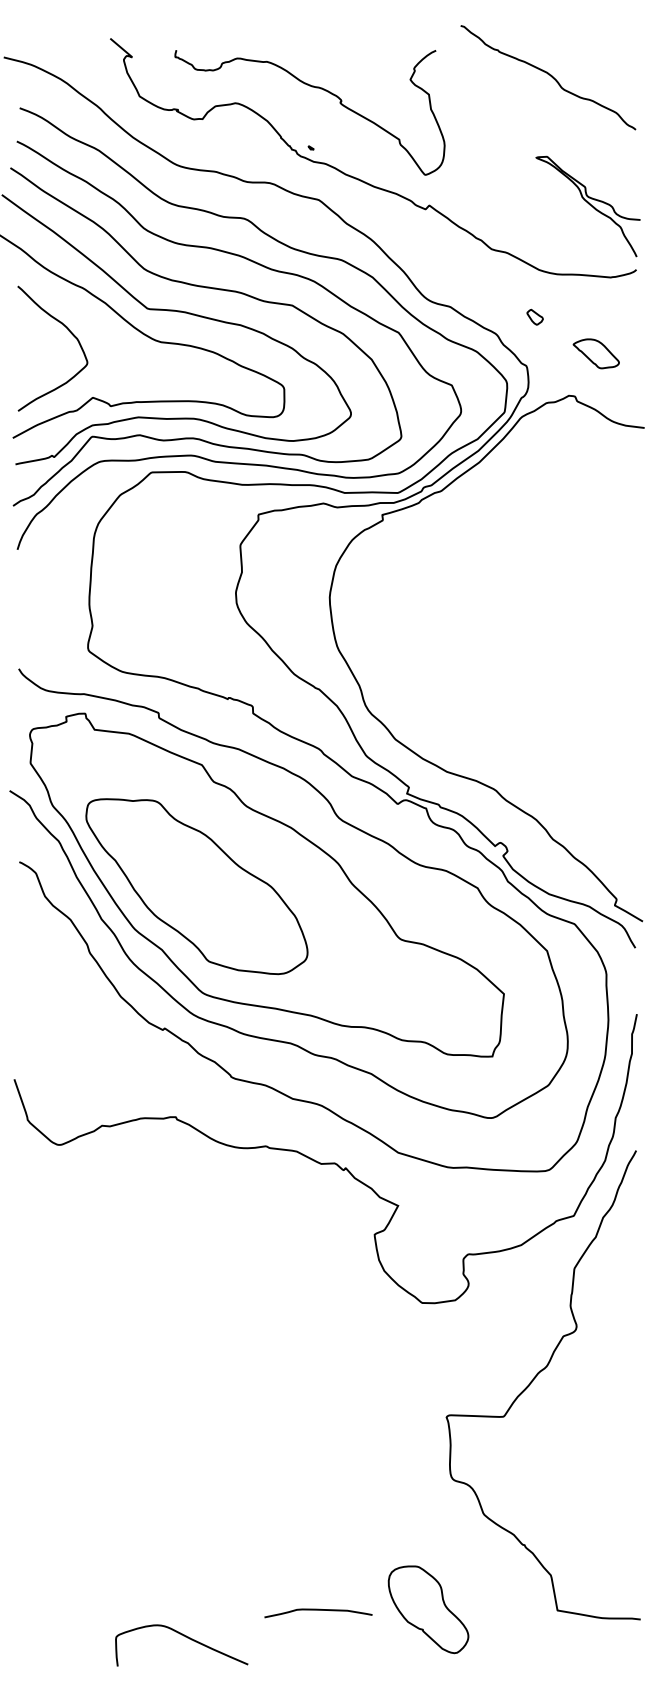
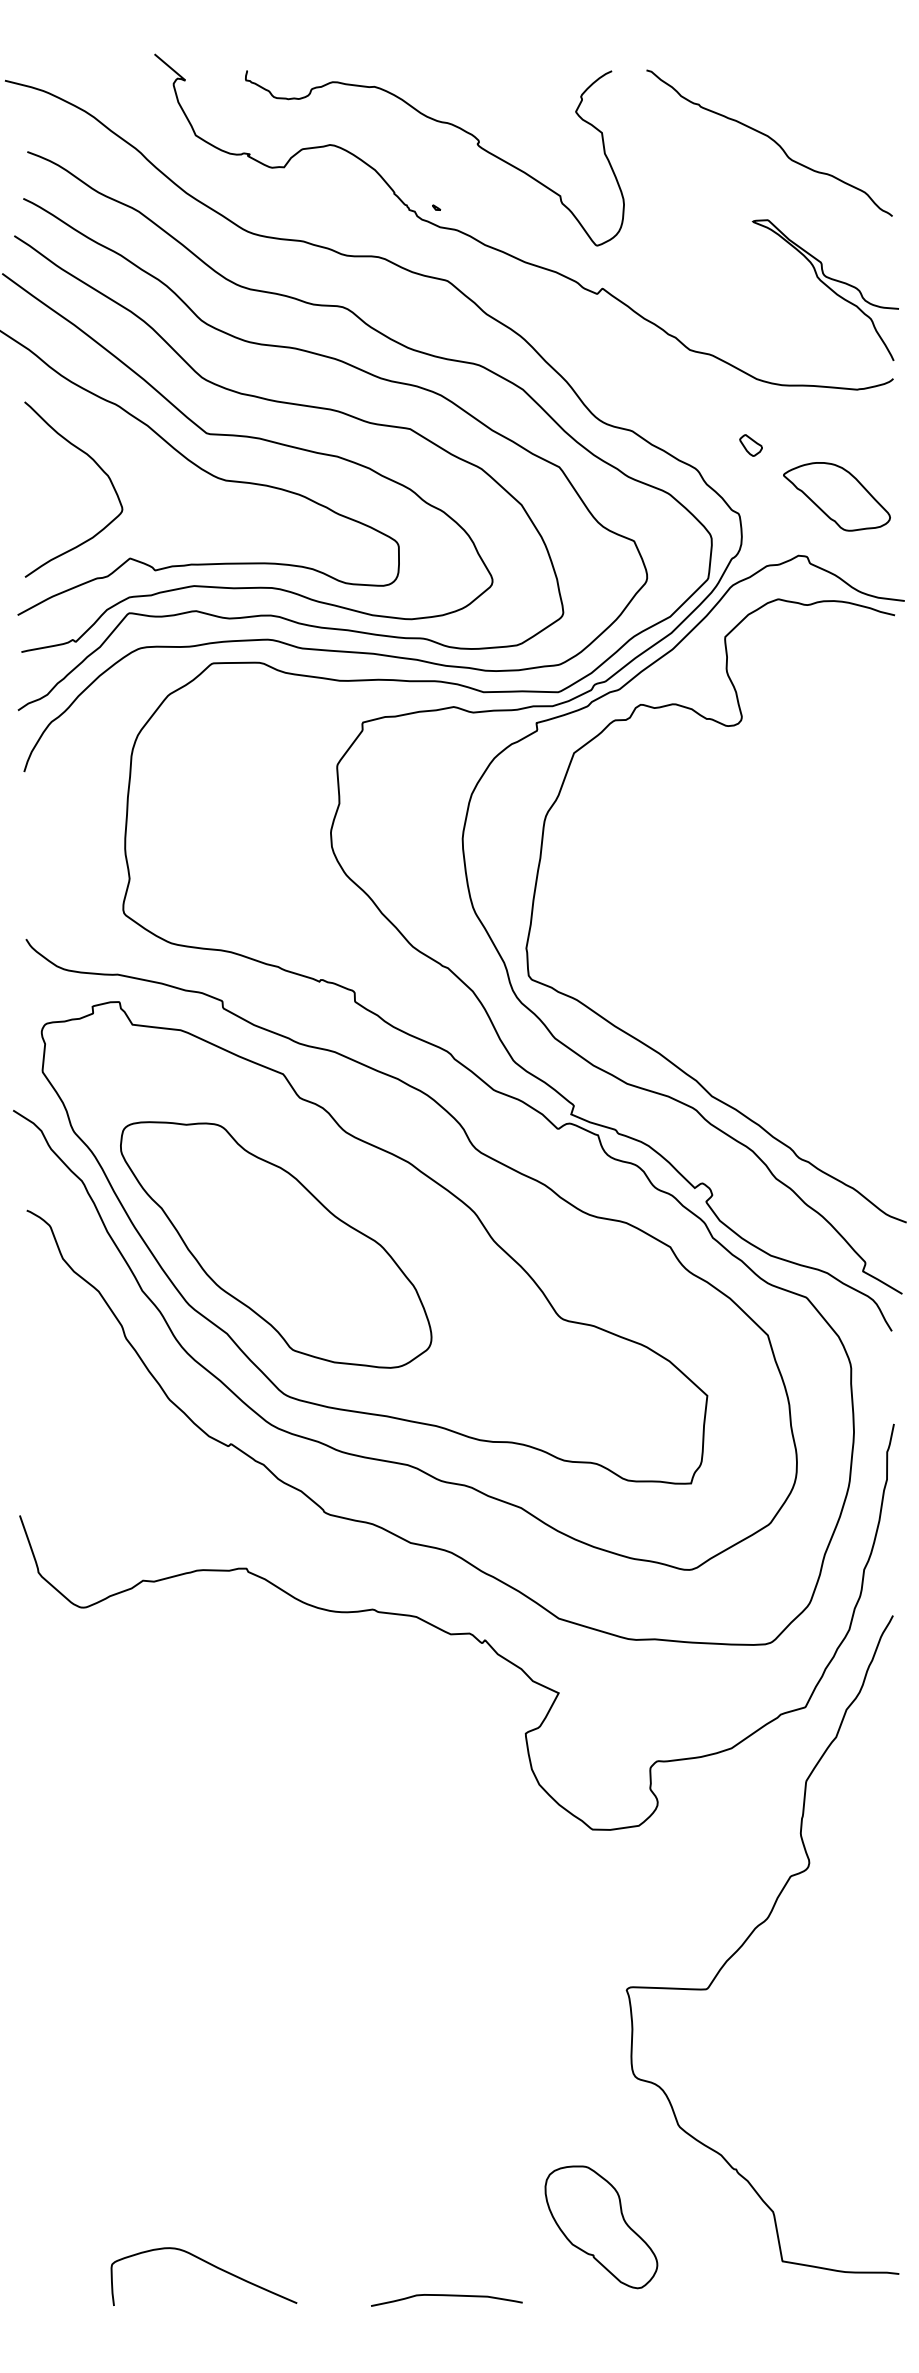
curve: (549, 75) -> (771, 140), moved
part: (595, 353) -> (836, 496), size x1.67
curve: (455, 740) -> (639, 1039), added
part: (428, 1609) -> (601, 2227), moved
curve: (318, 1610) -> (446, 2296), moved
curve: (185, 1636) -> (208, 2264), moved

